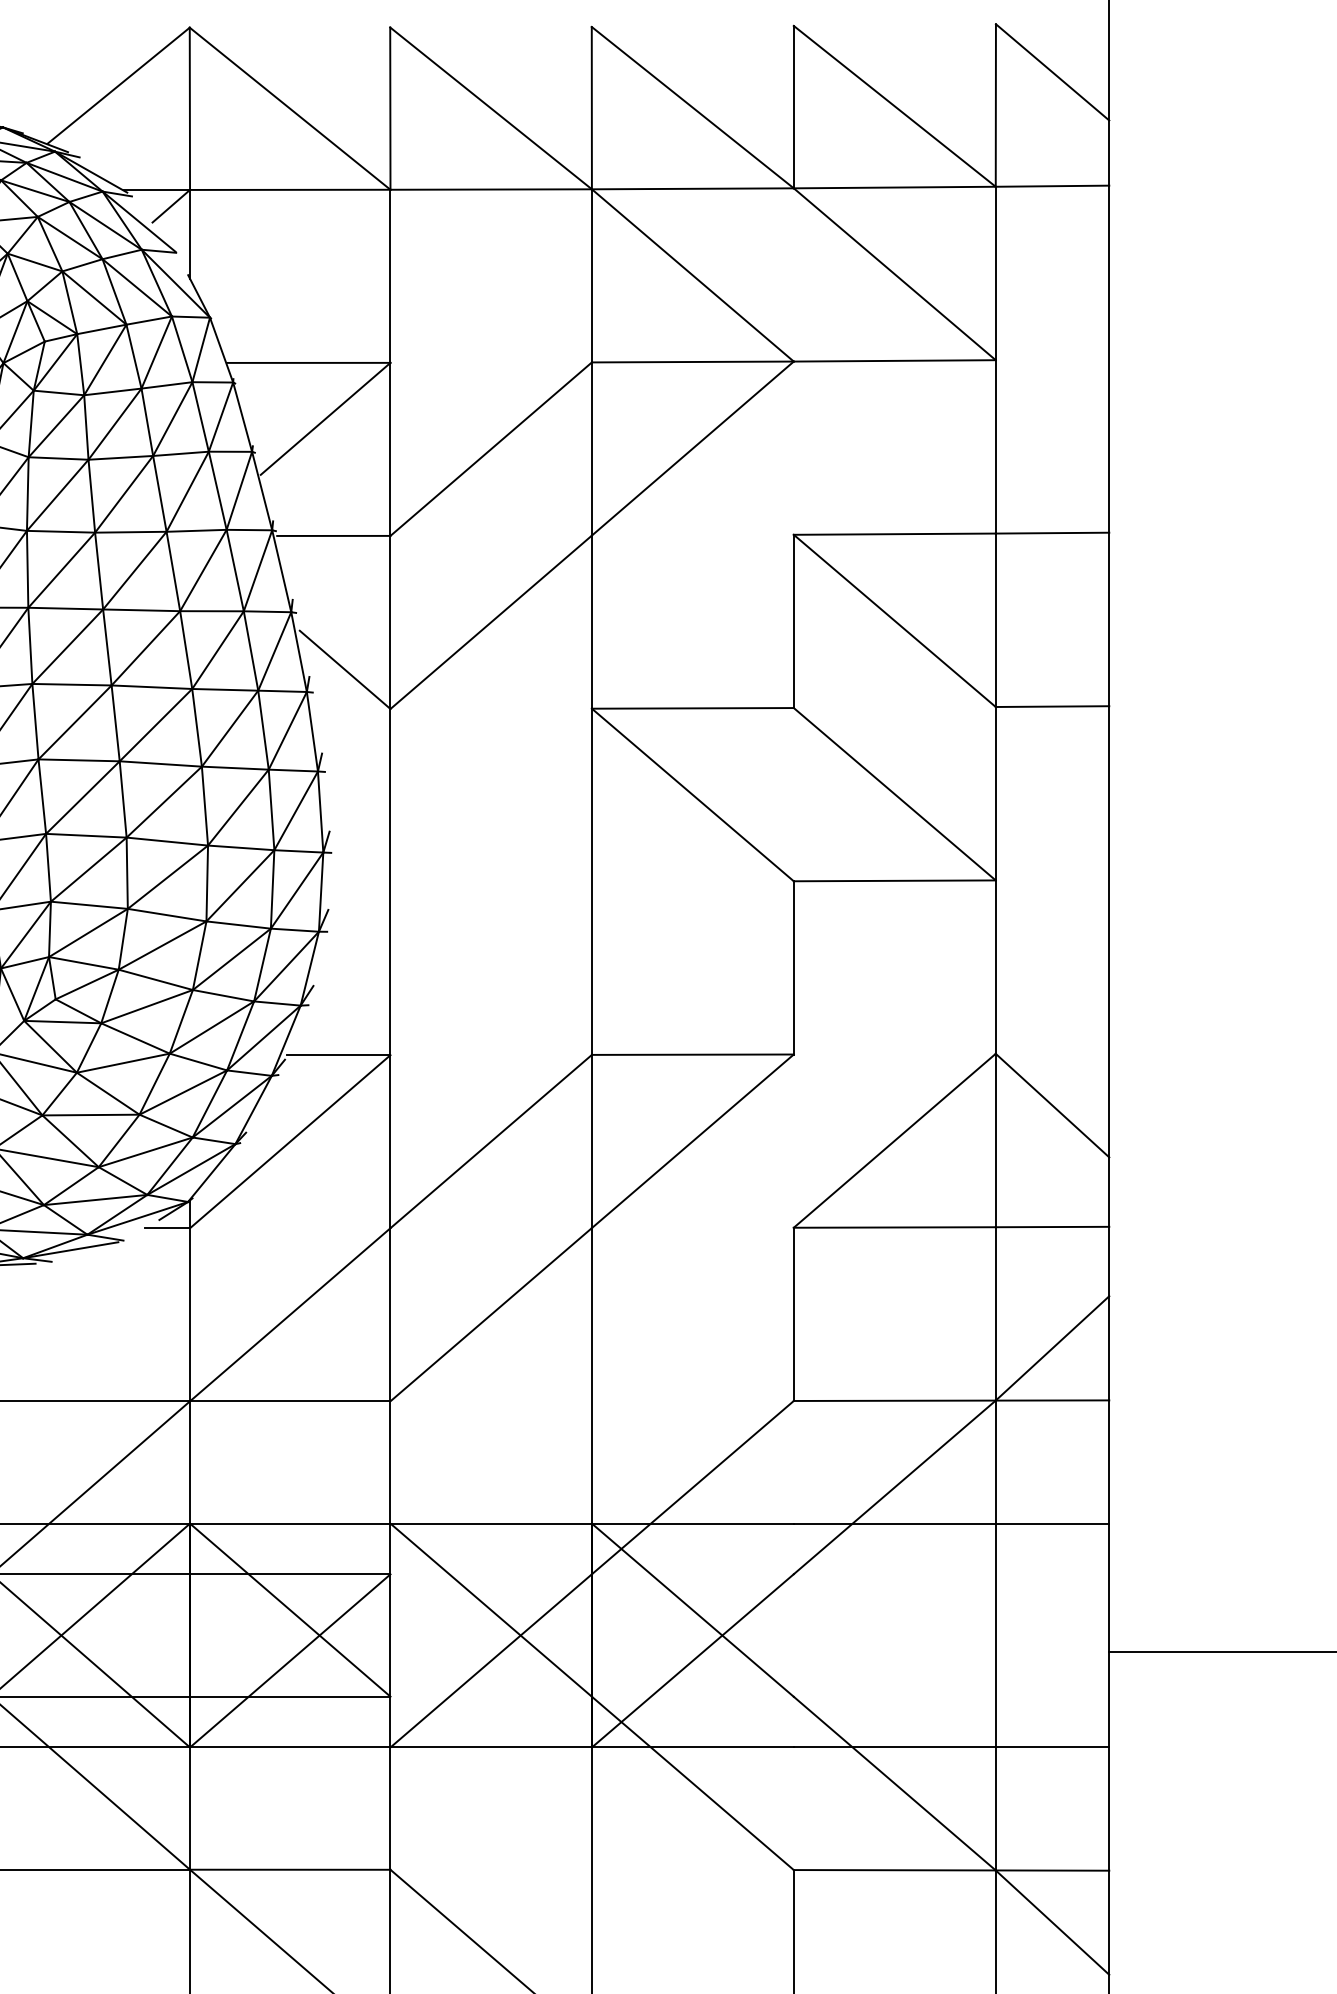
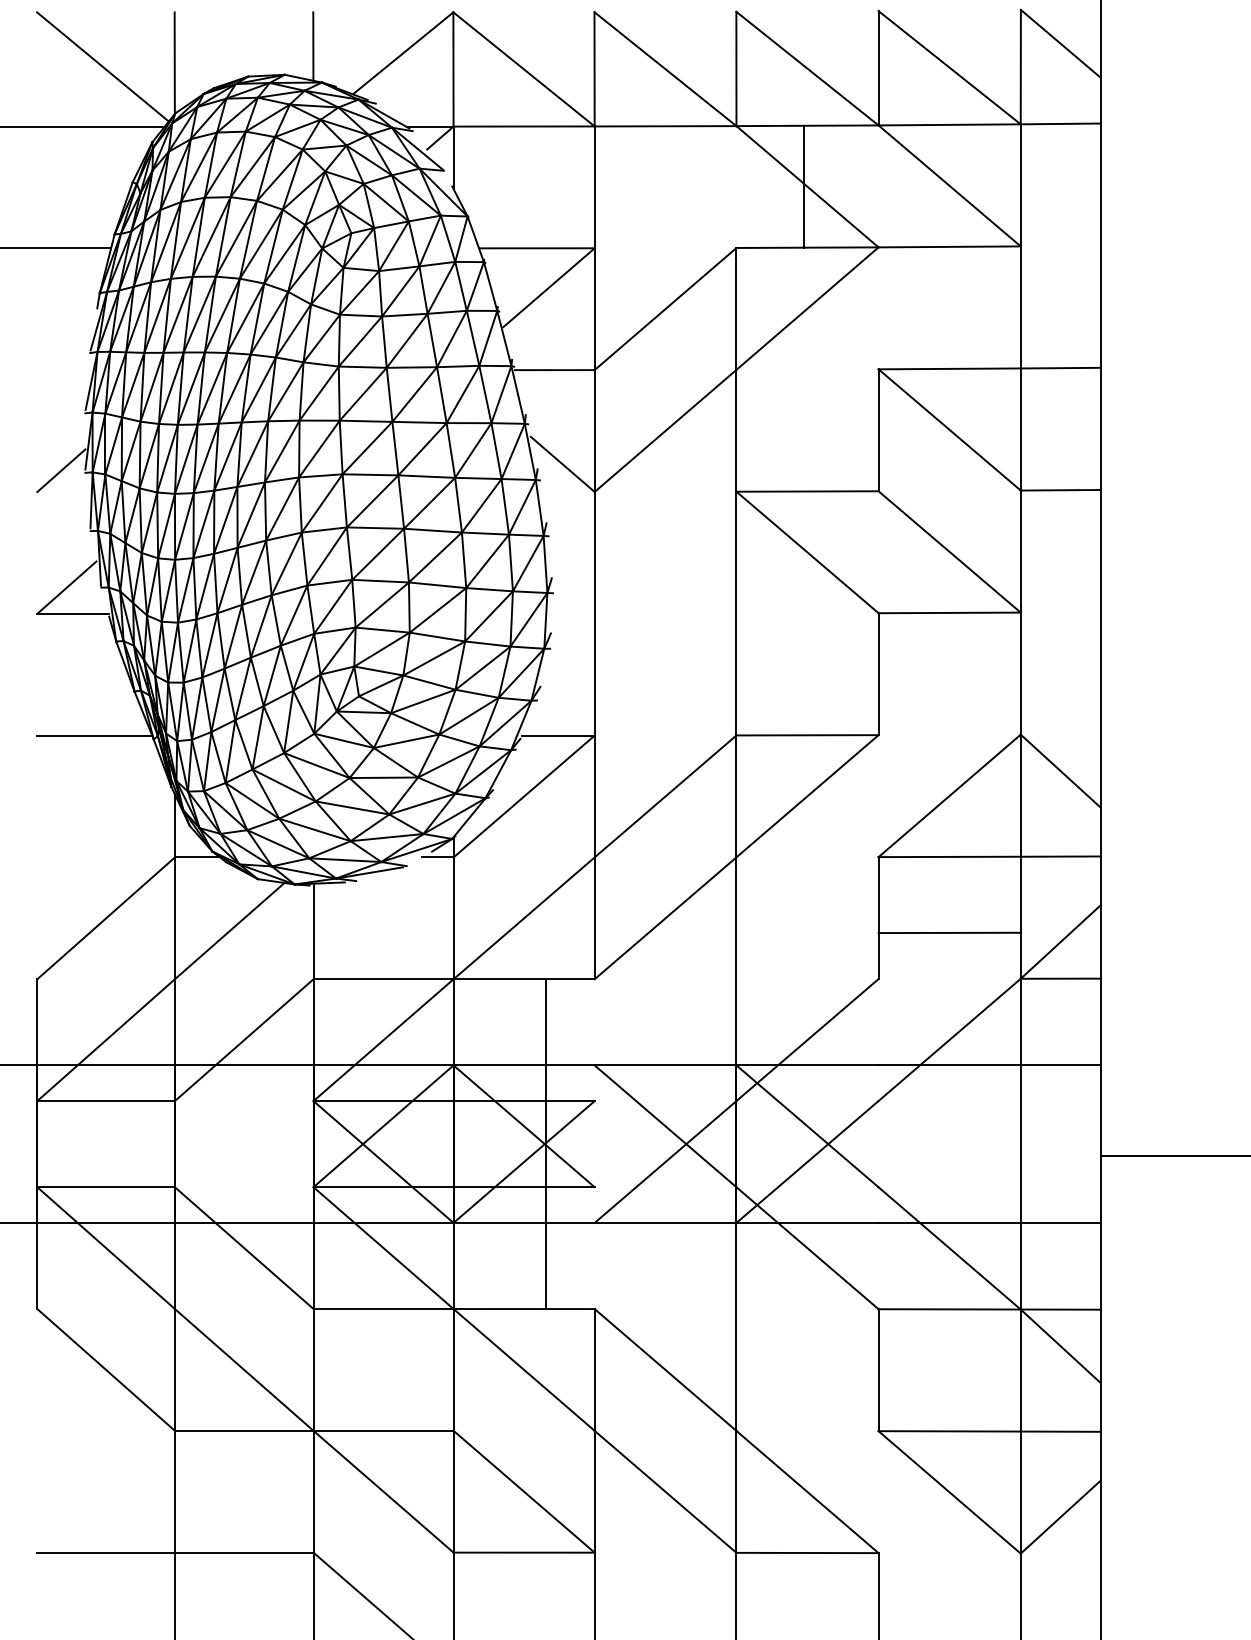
line: (591, 275) -> (804, 186), moved
line: (894, 1400) -> (949, 932), moved
line: (390, 1636) -> (545, 1144), moved

